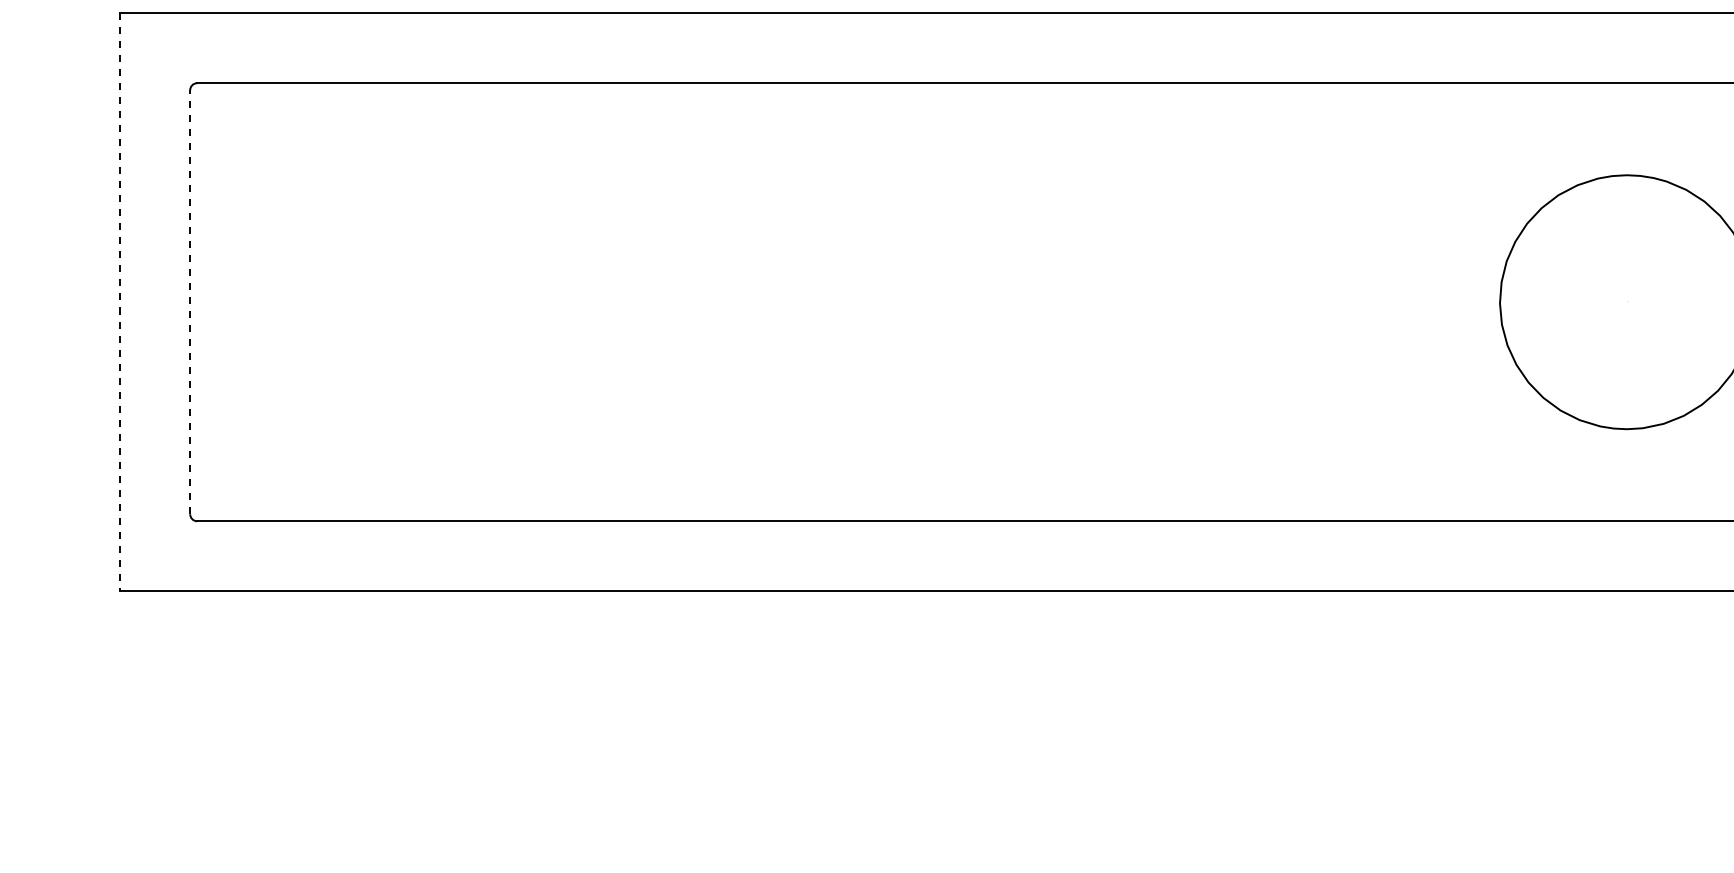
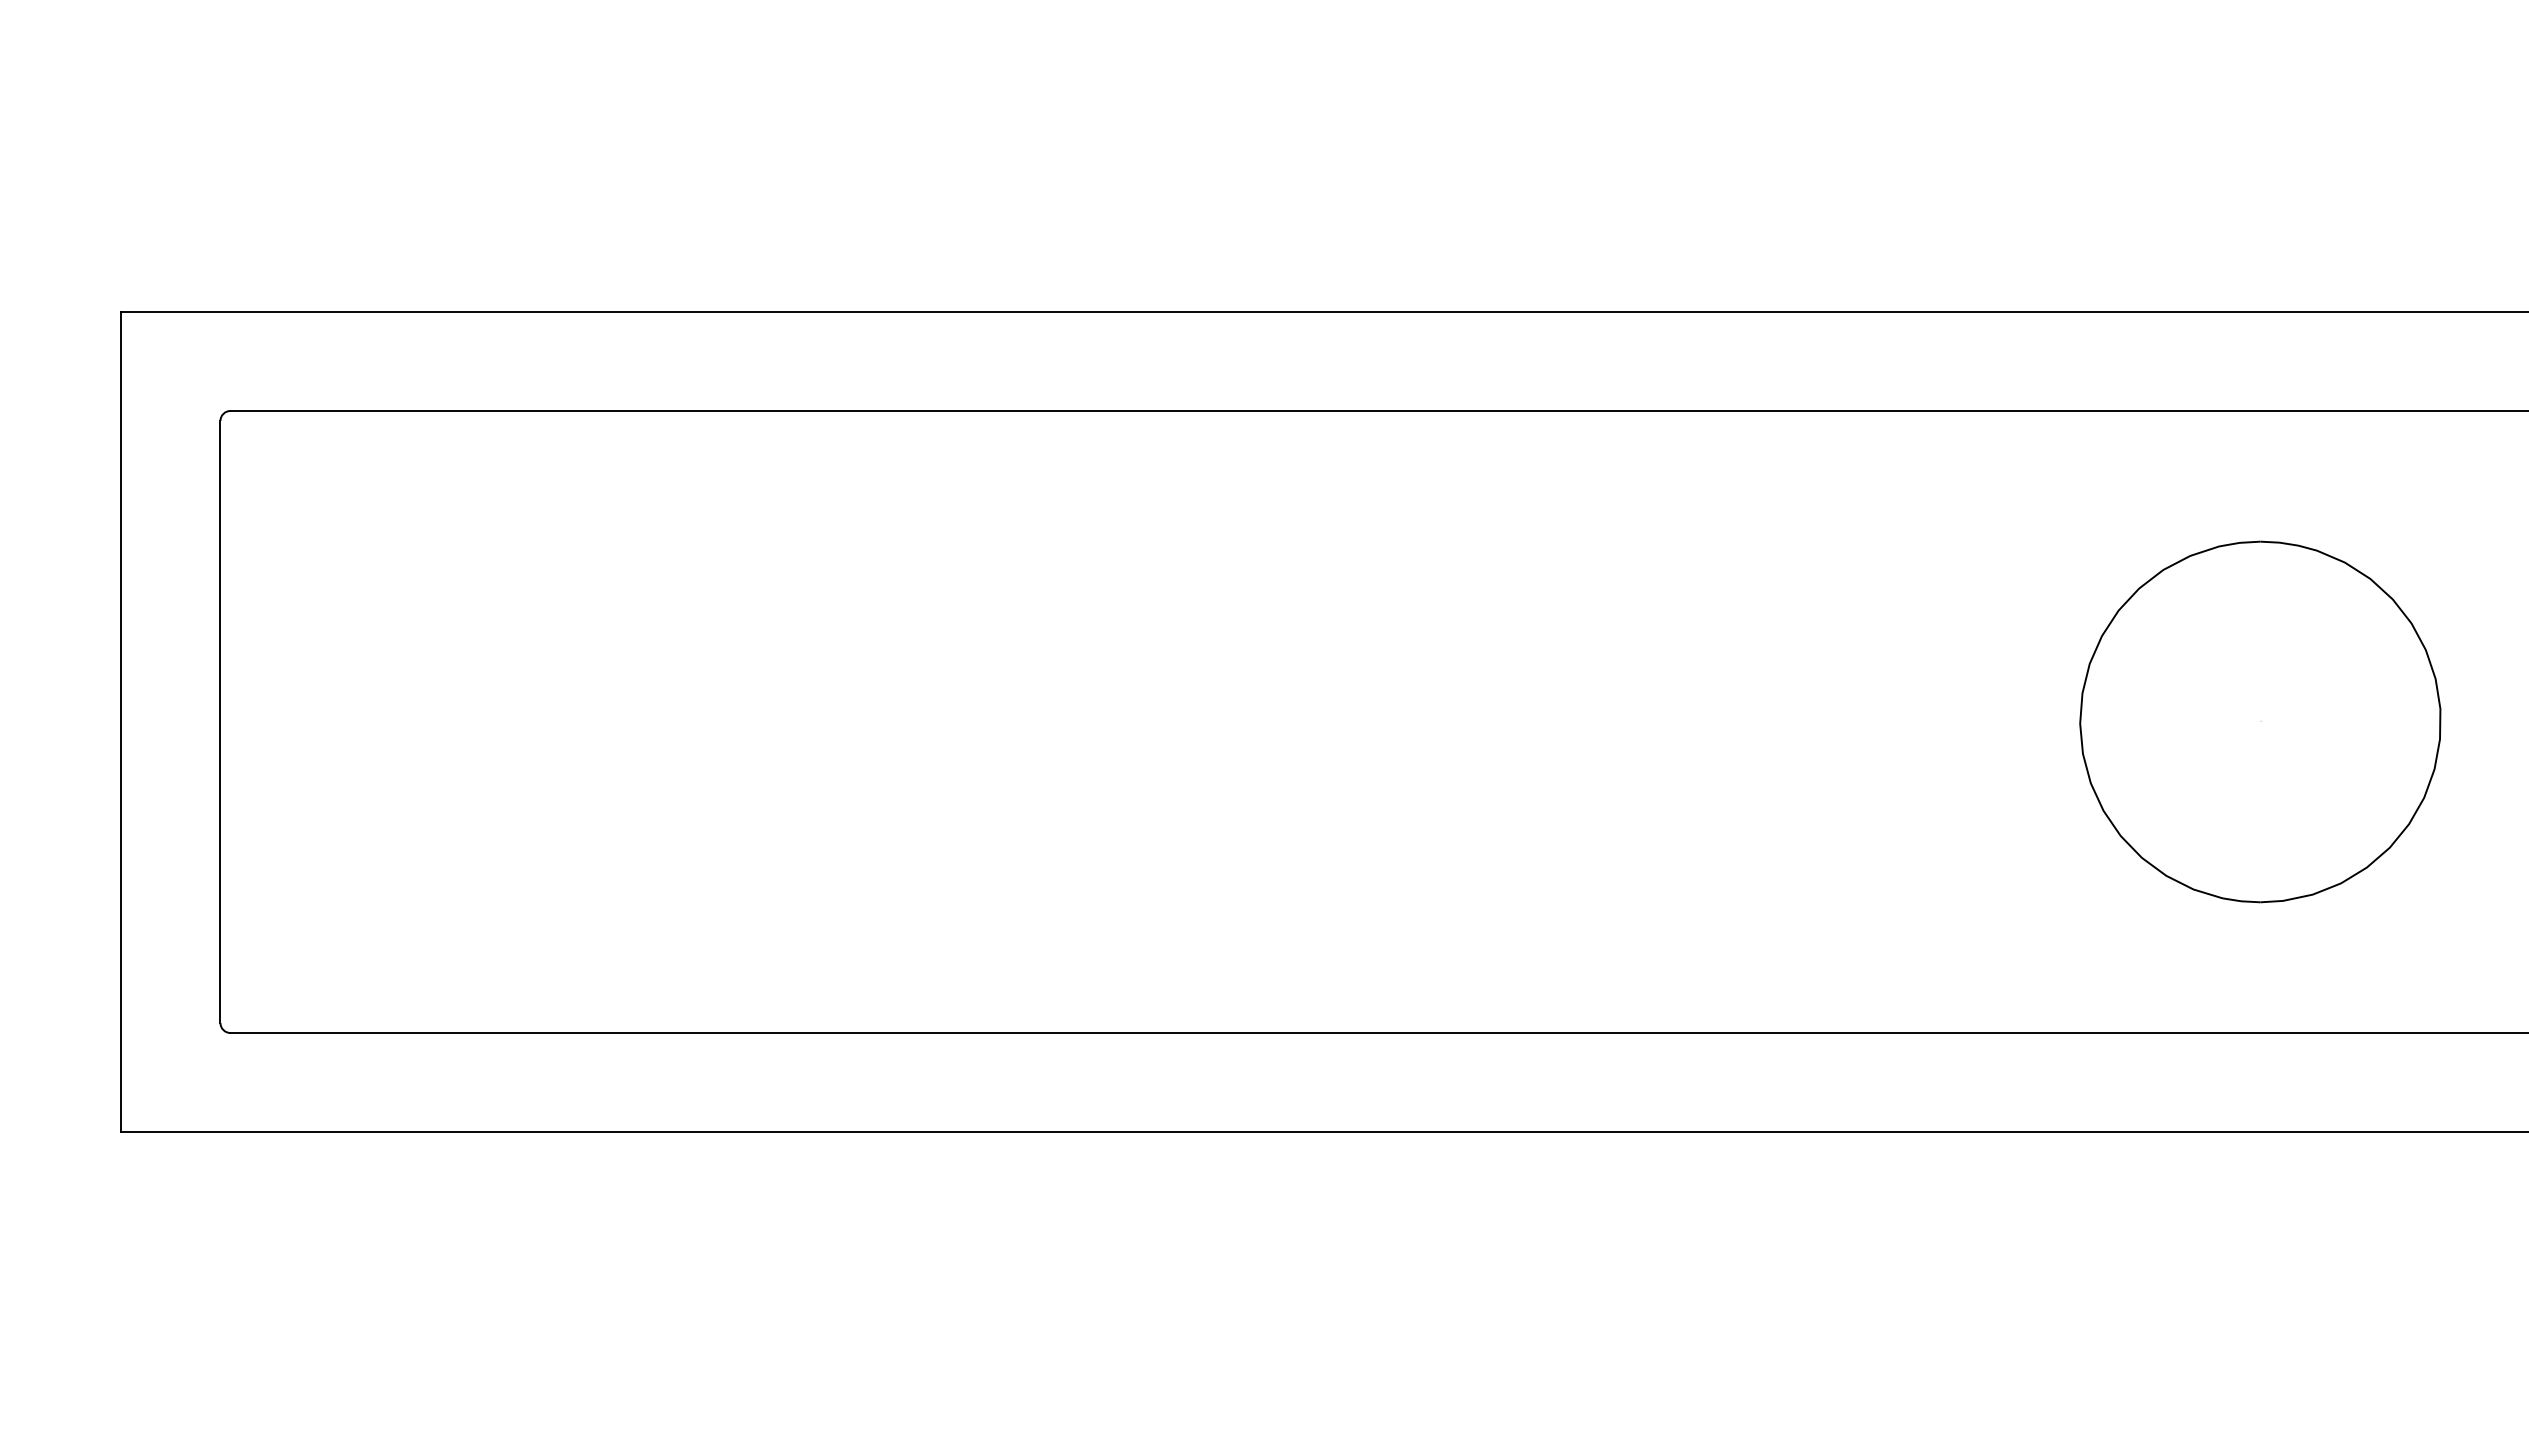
line: (190, 301) -> (220, 721), dashed -> solid
line: (119, 302) -> (120, 722), dashed -> solid

